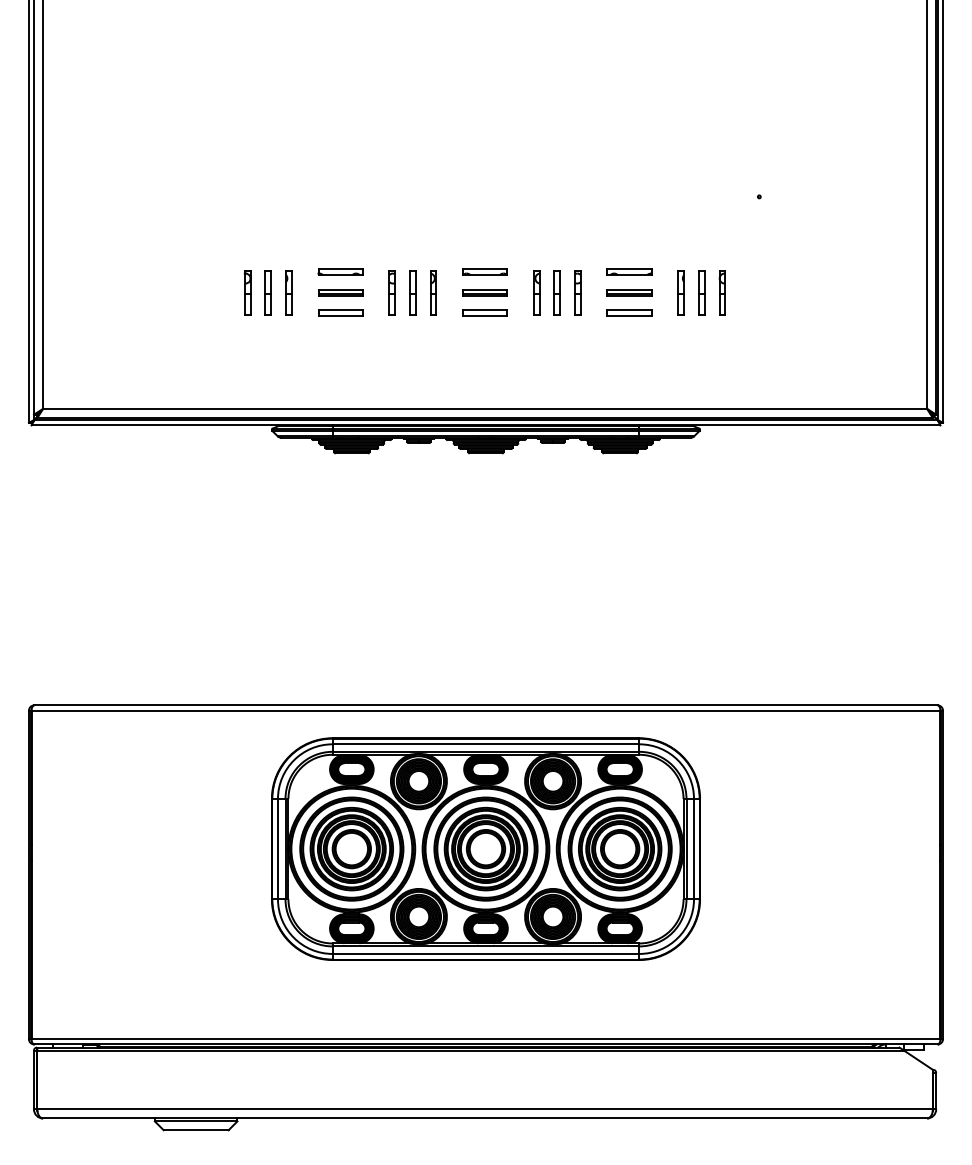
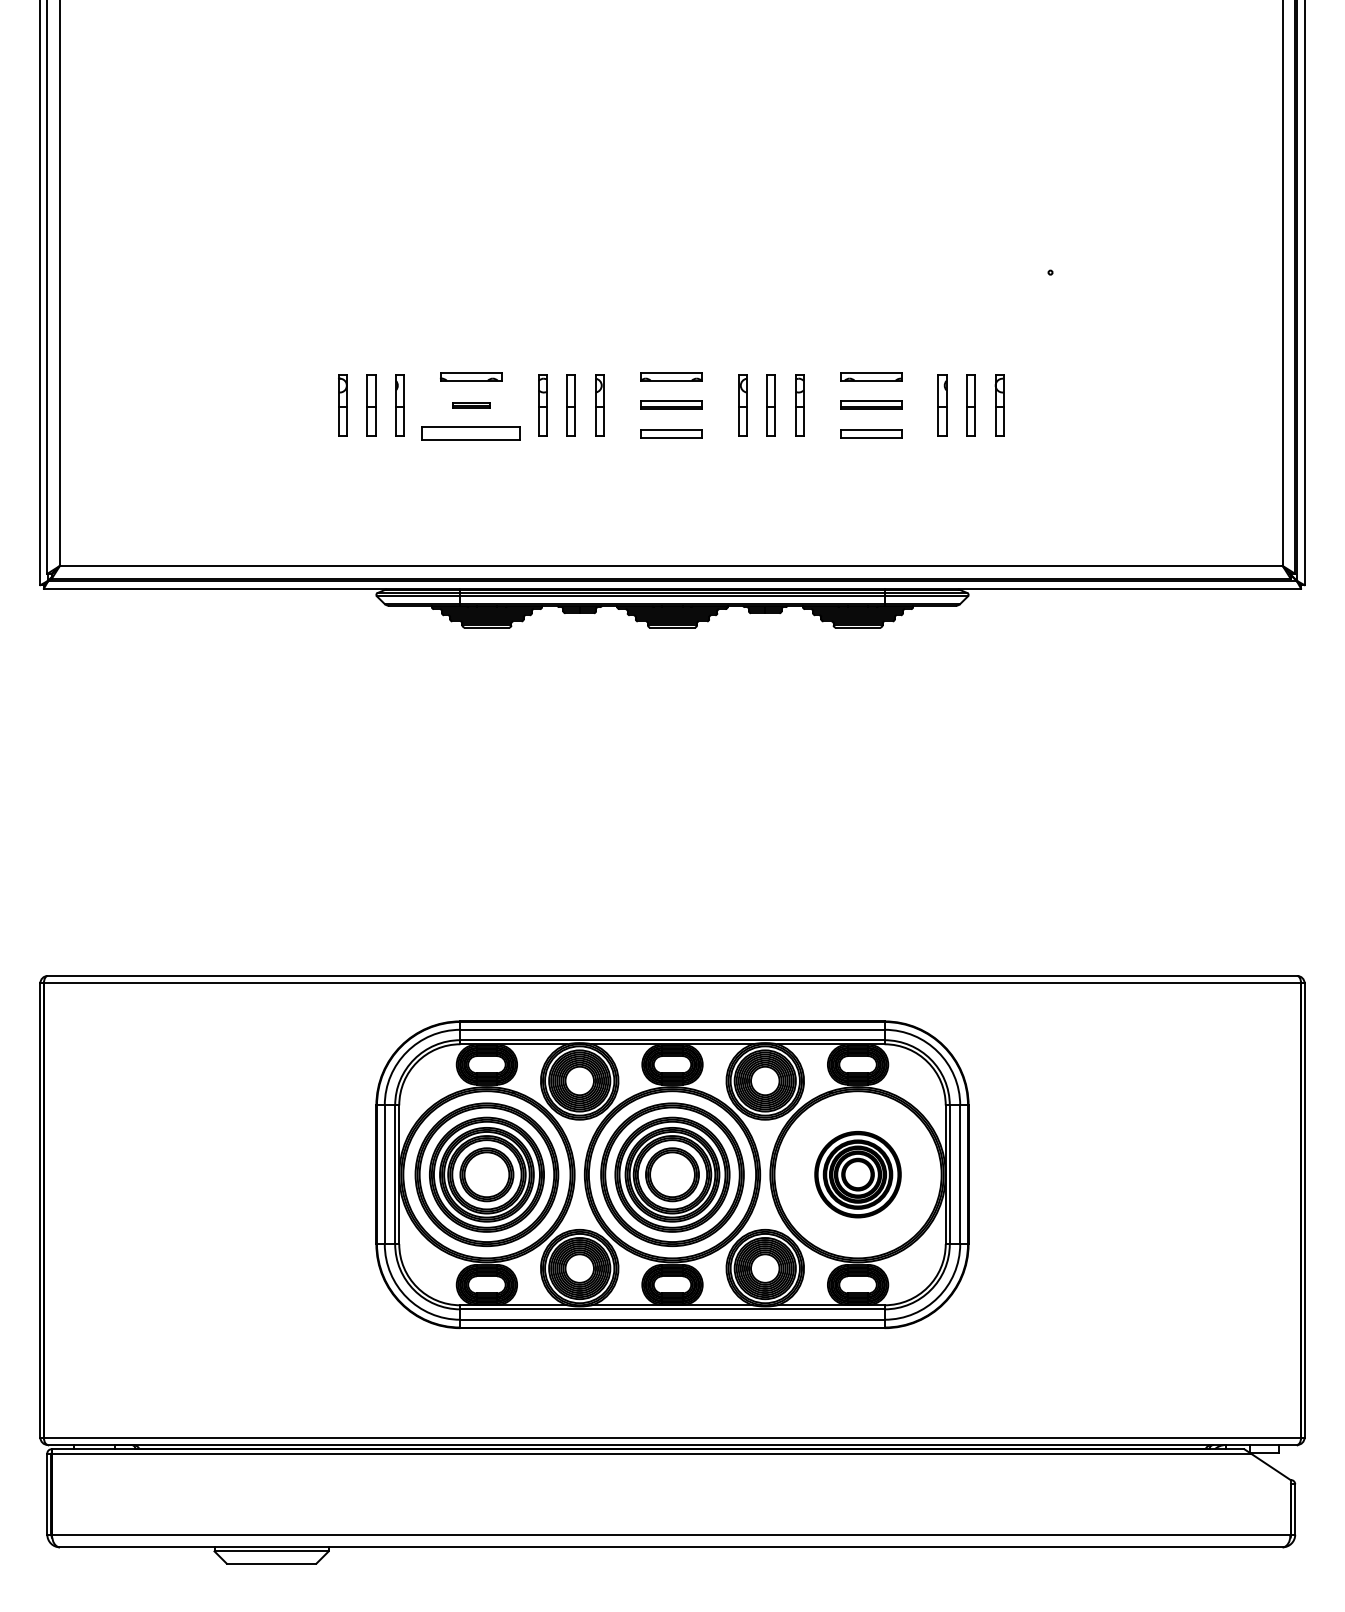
part: (340, 292) -> (471, 404), size x0.6
part: (340, 313) -> (471, 433), size x1.6
part: (619, 848) -> (857, 1174), size x0.6

